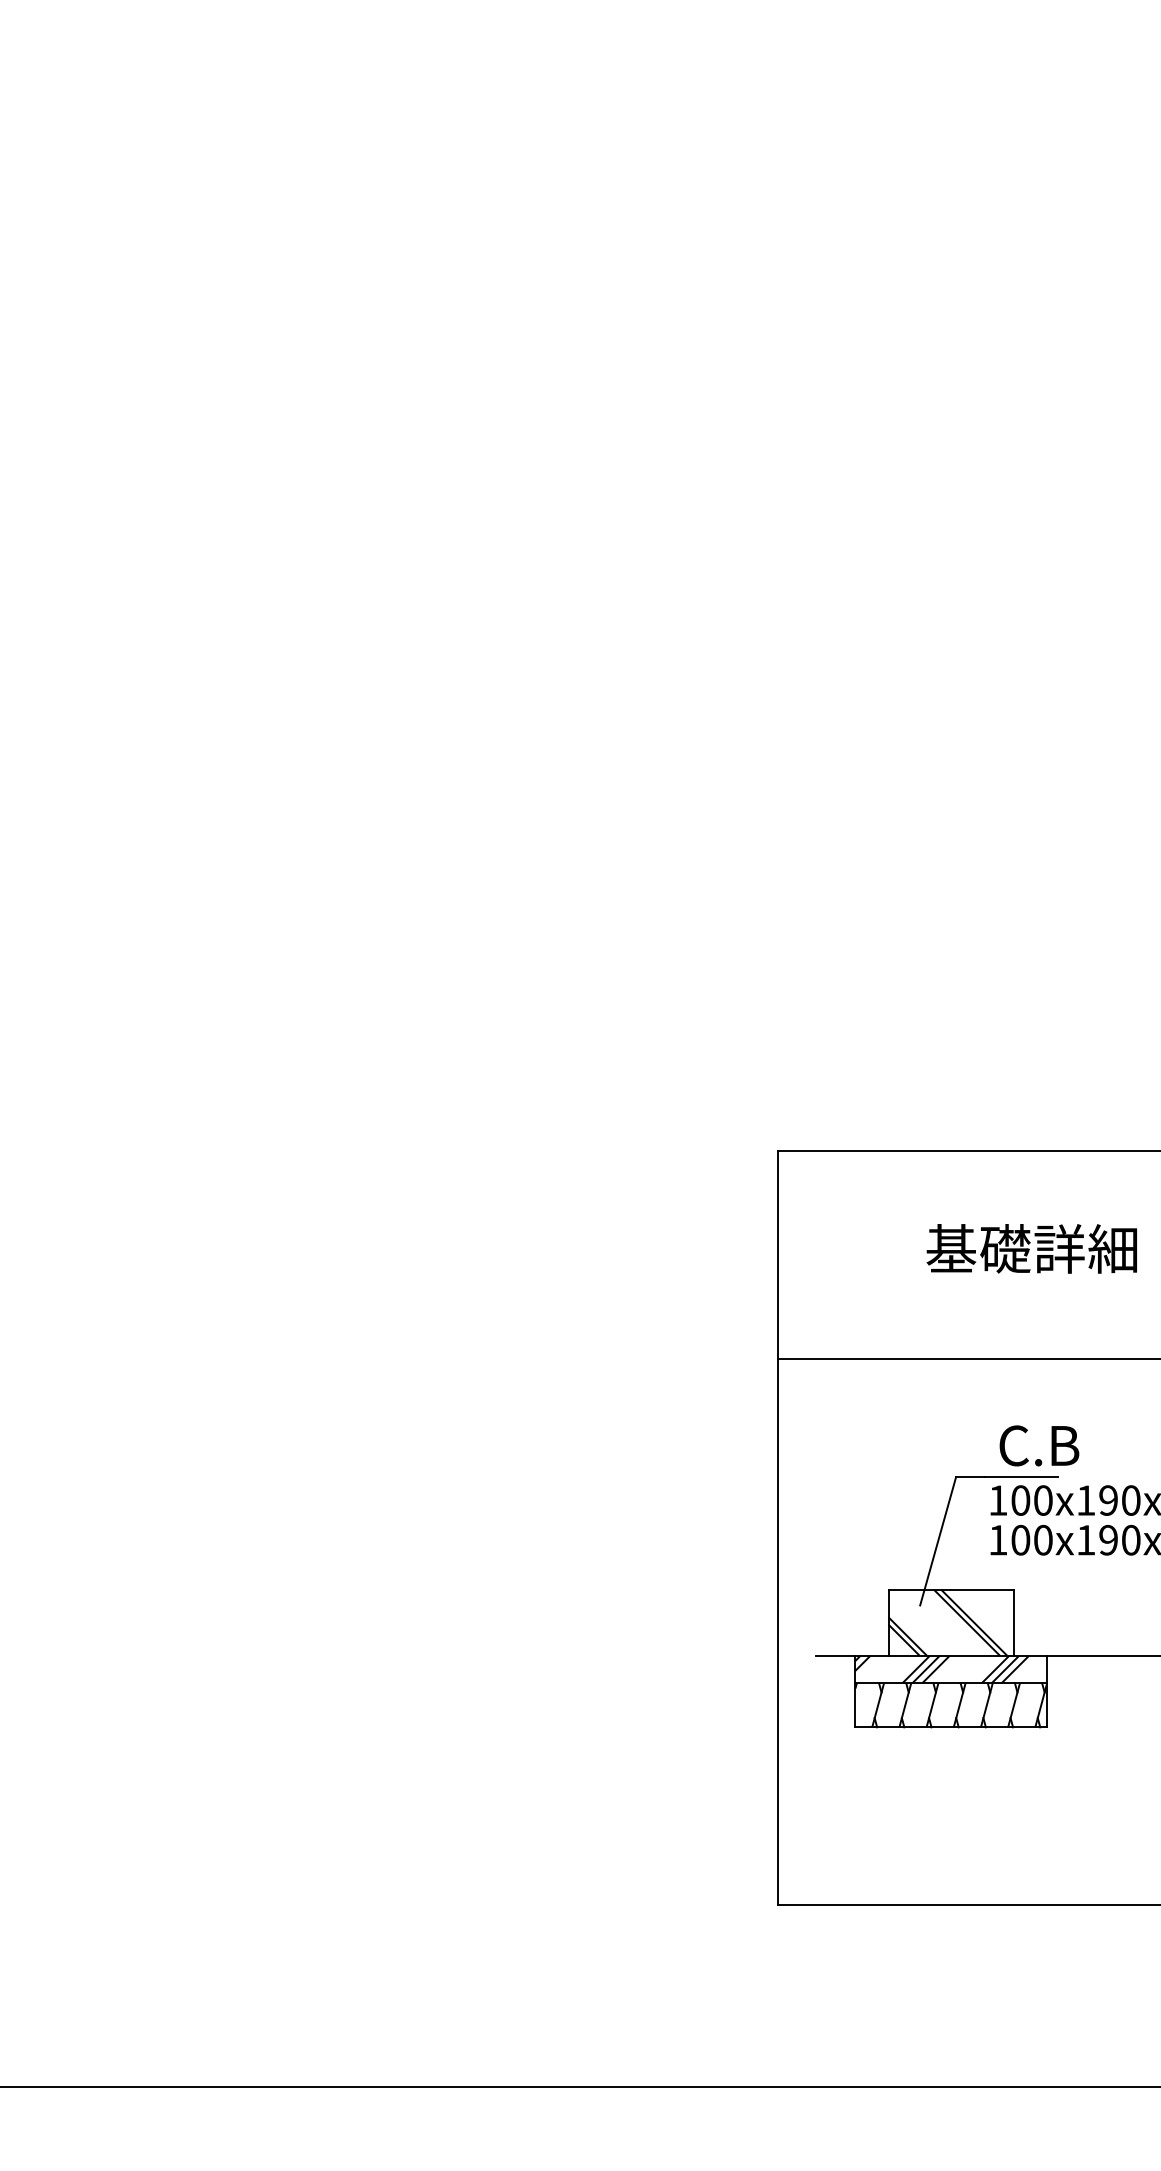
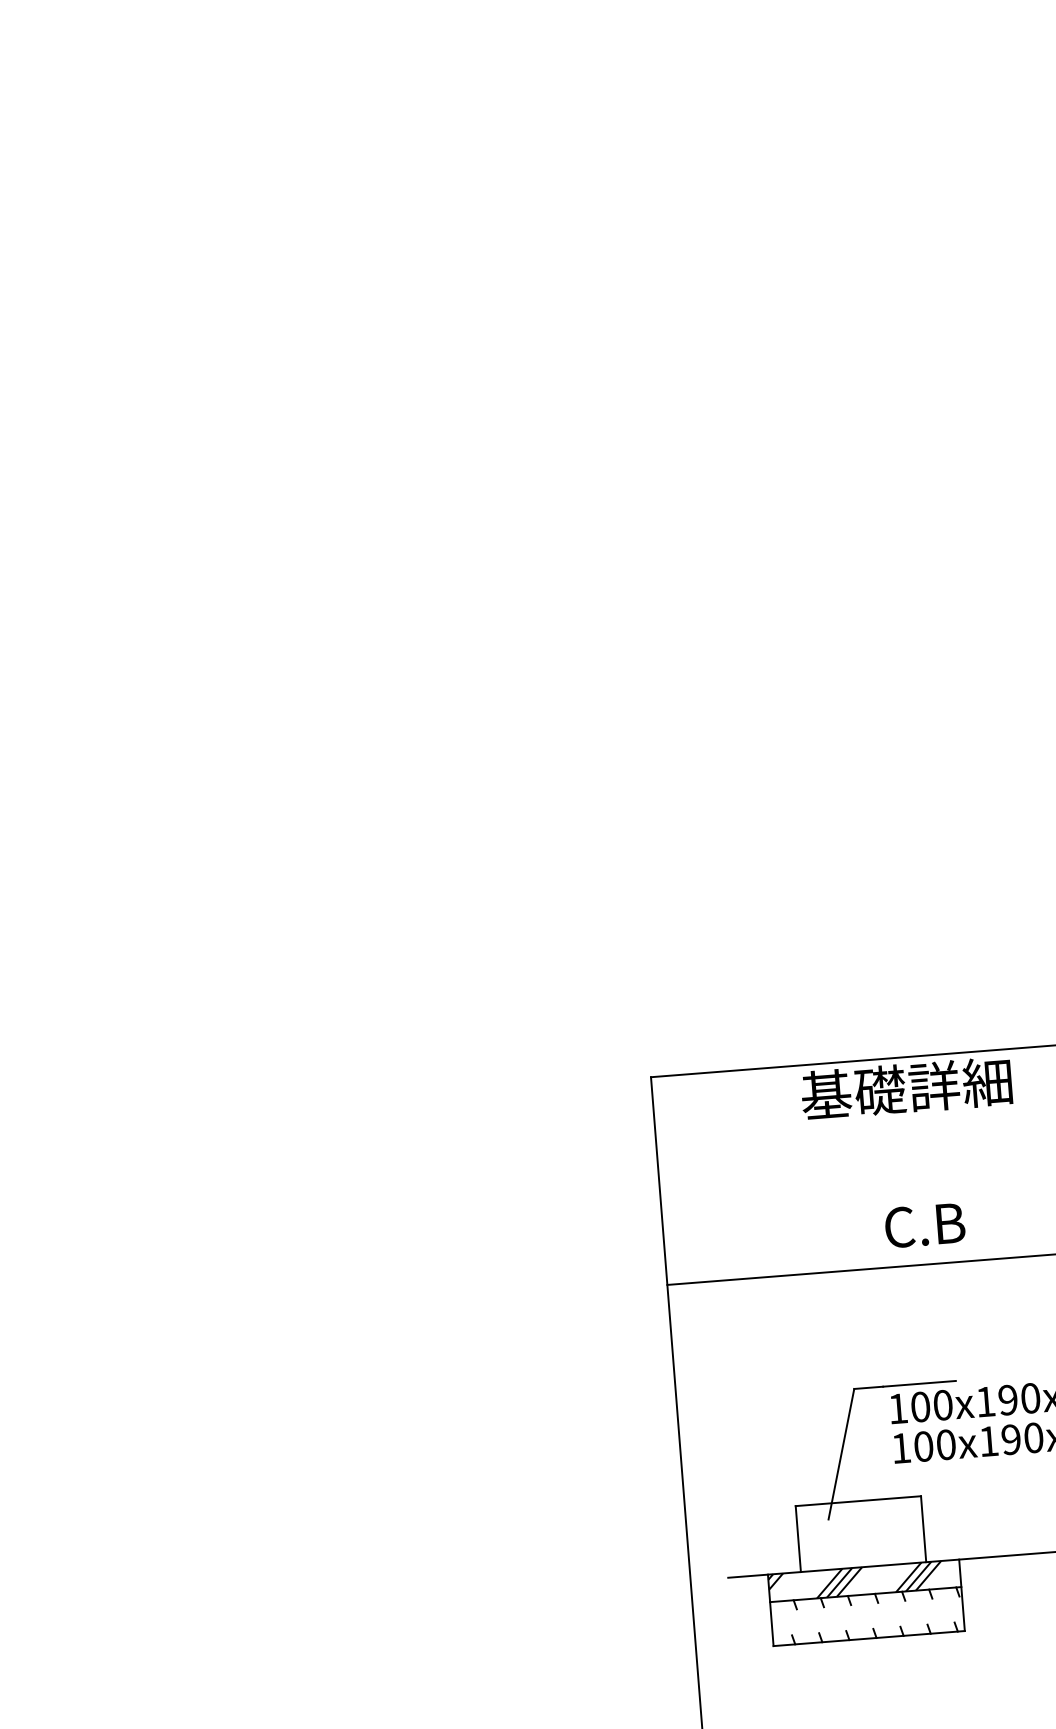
text: (1031, 1248) -> (906, 1088), moved
text: (1039, 1445) -> (925, 1225), moved
hatch: (951, 1622) -> (861, 1534), removed
hatch: (951, 1705) -> (867, 1616), removed

